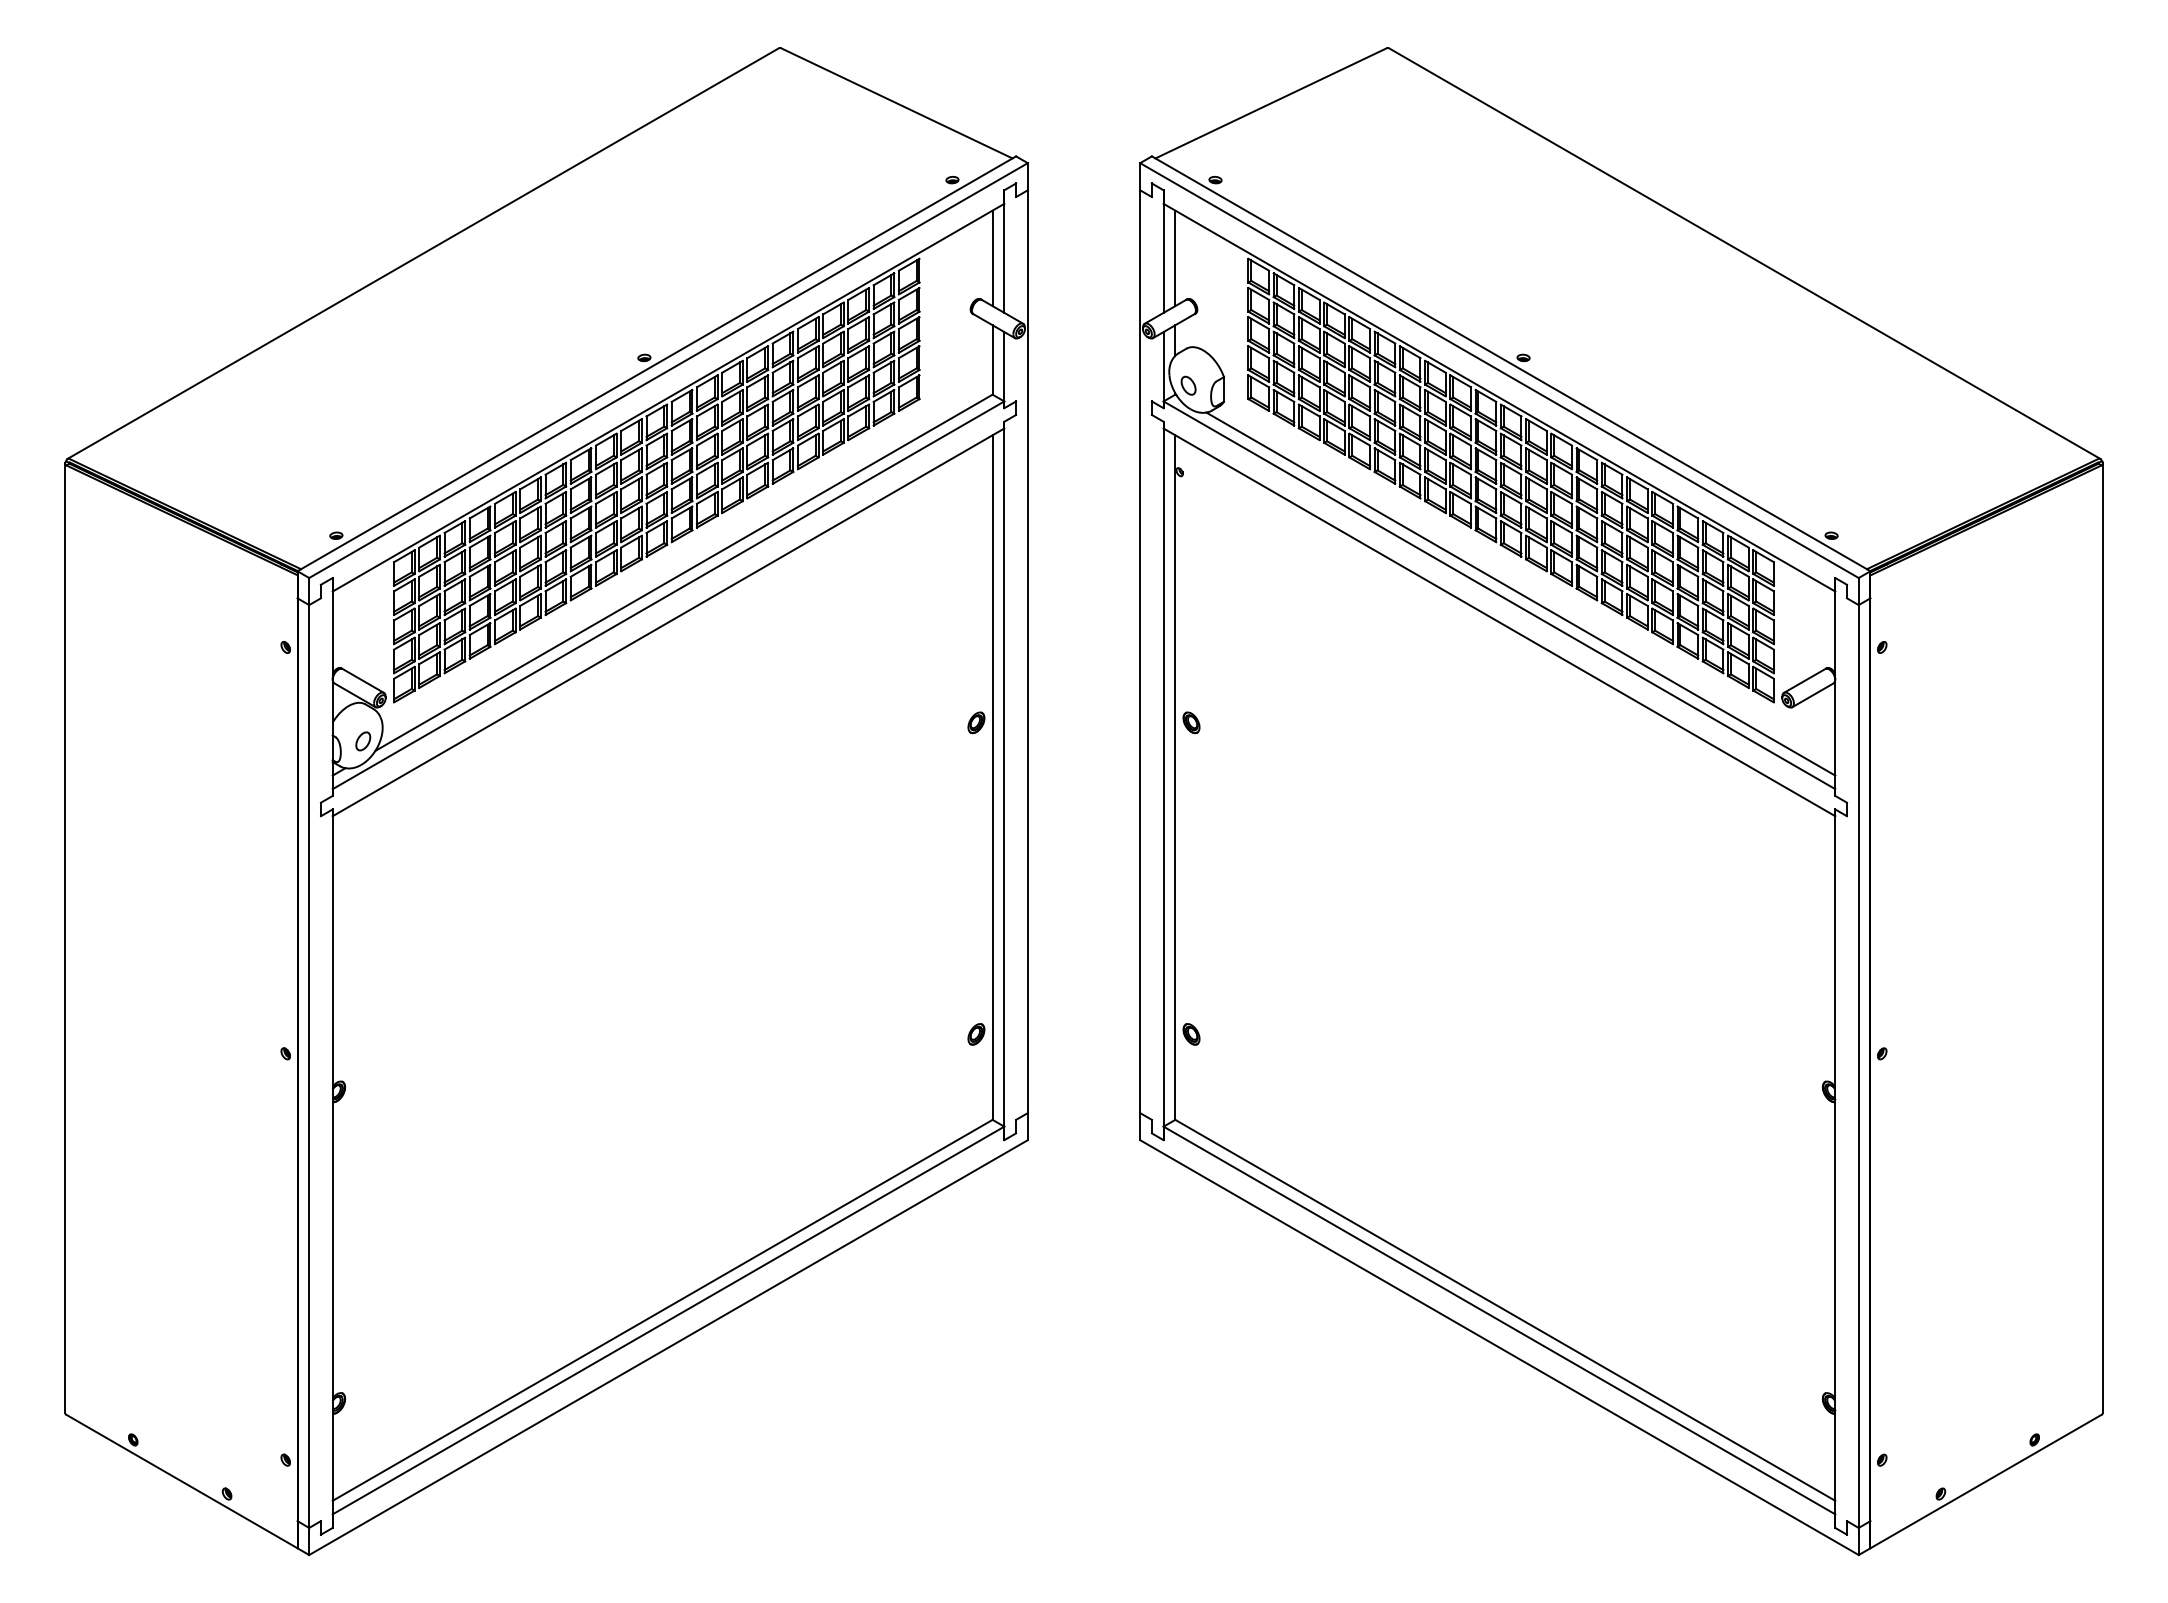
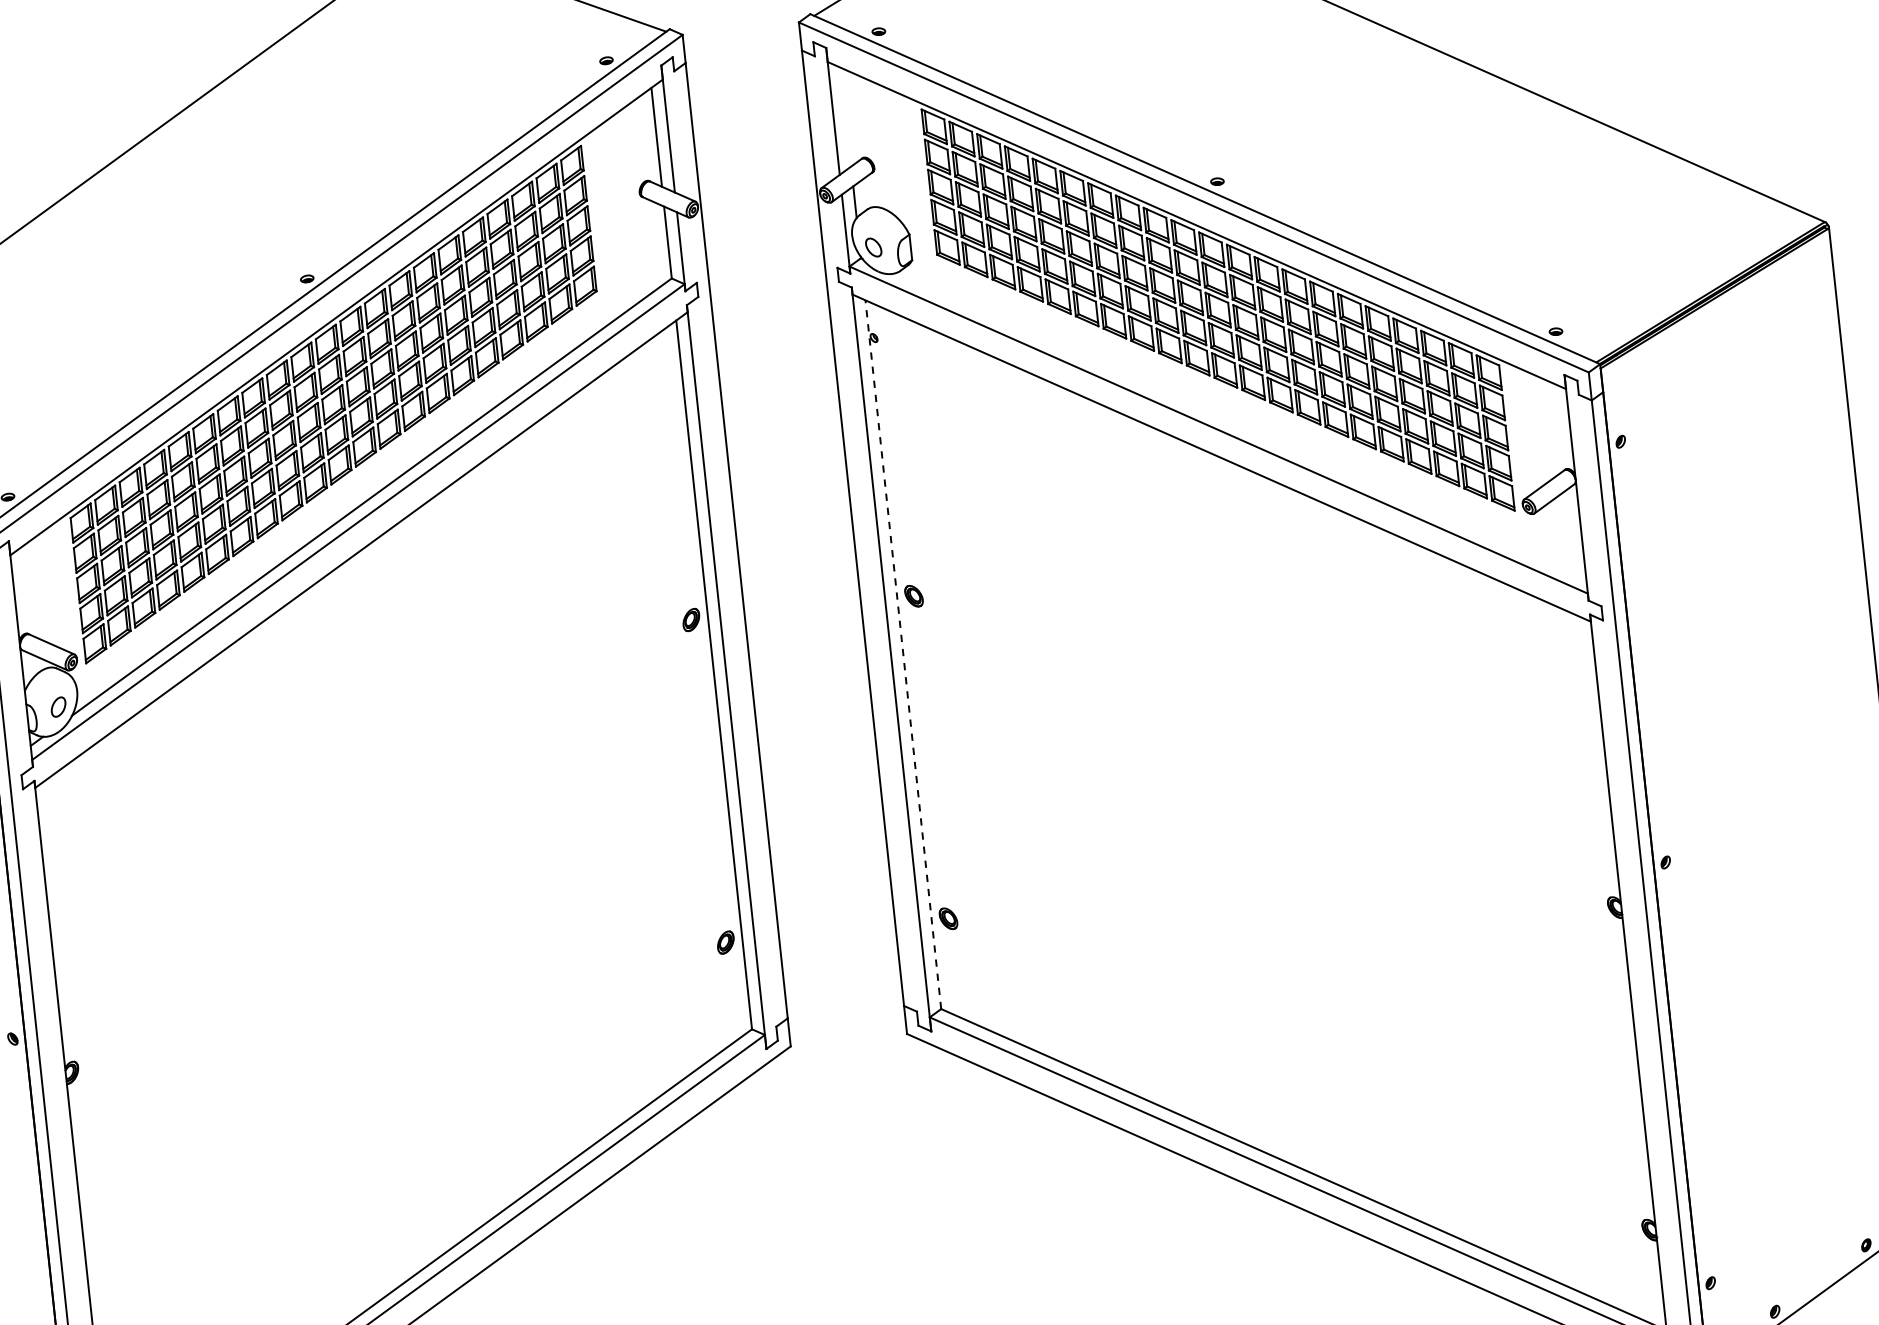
line: (1175, 258) -> (846, 117), removed
line: (1520, 593) -> (1240, 425), removed
line: (1175, 777) -> (903, 654), solid -> dashed

